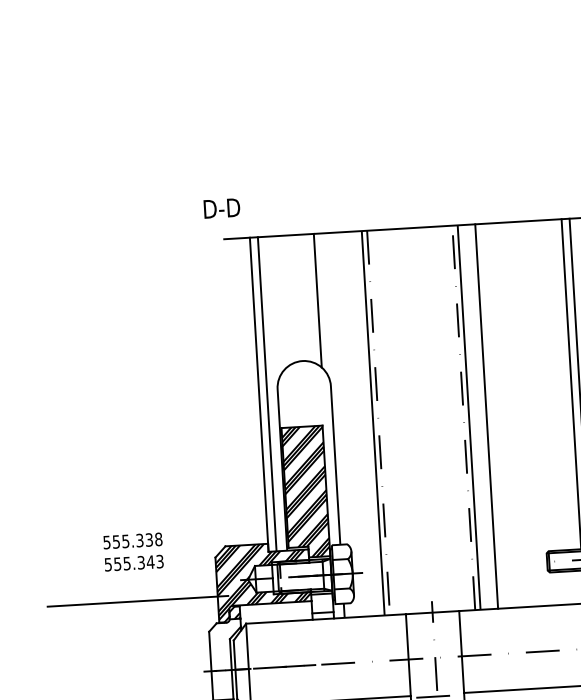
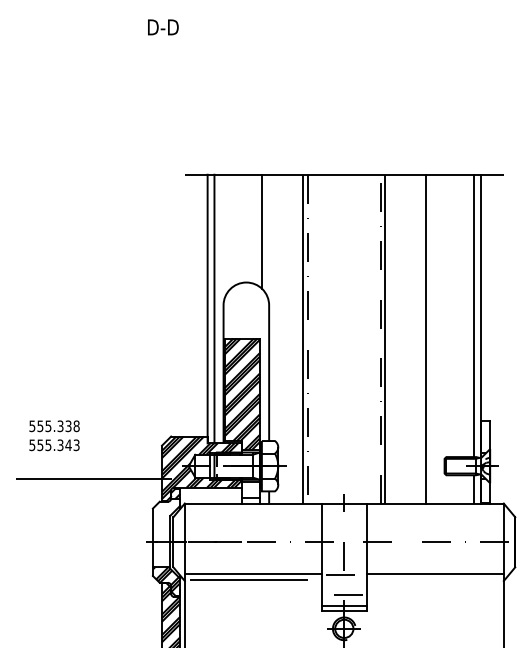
text: (222, 208) -> (163, 27), moved
line: (486, 415) -> (426, 338), moved
text: (133, 551) -> (54, 435), moved

